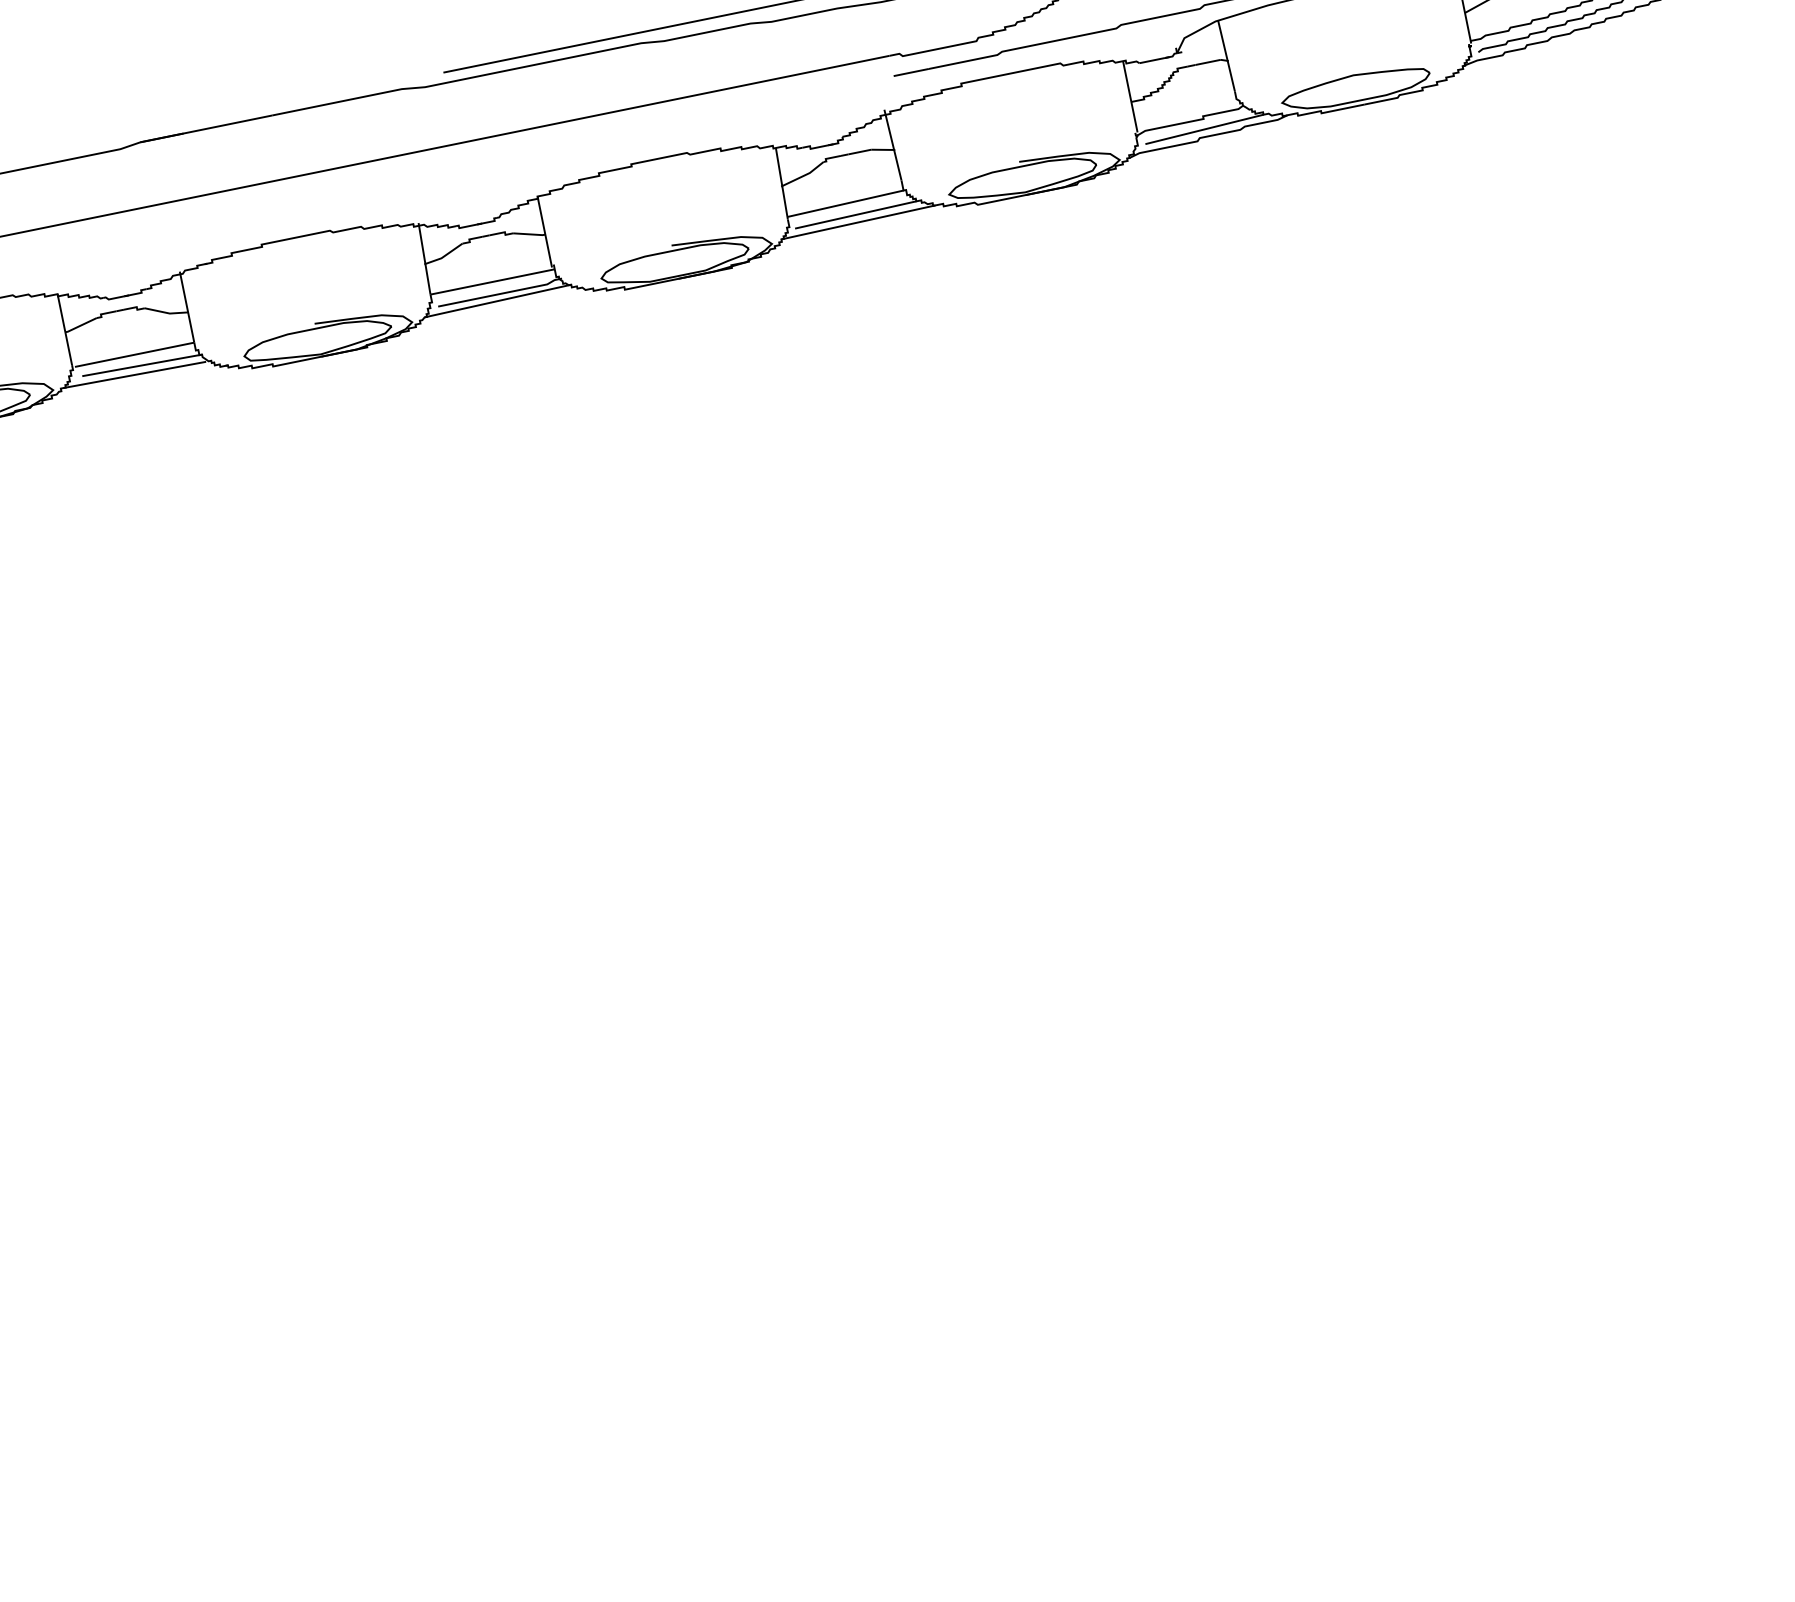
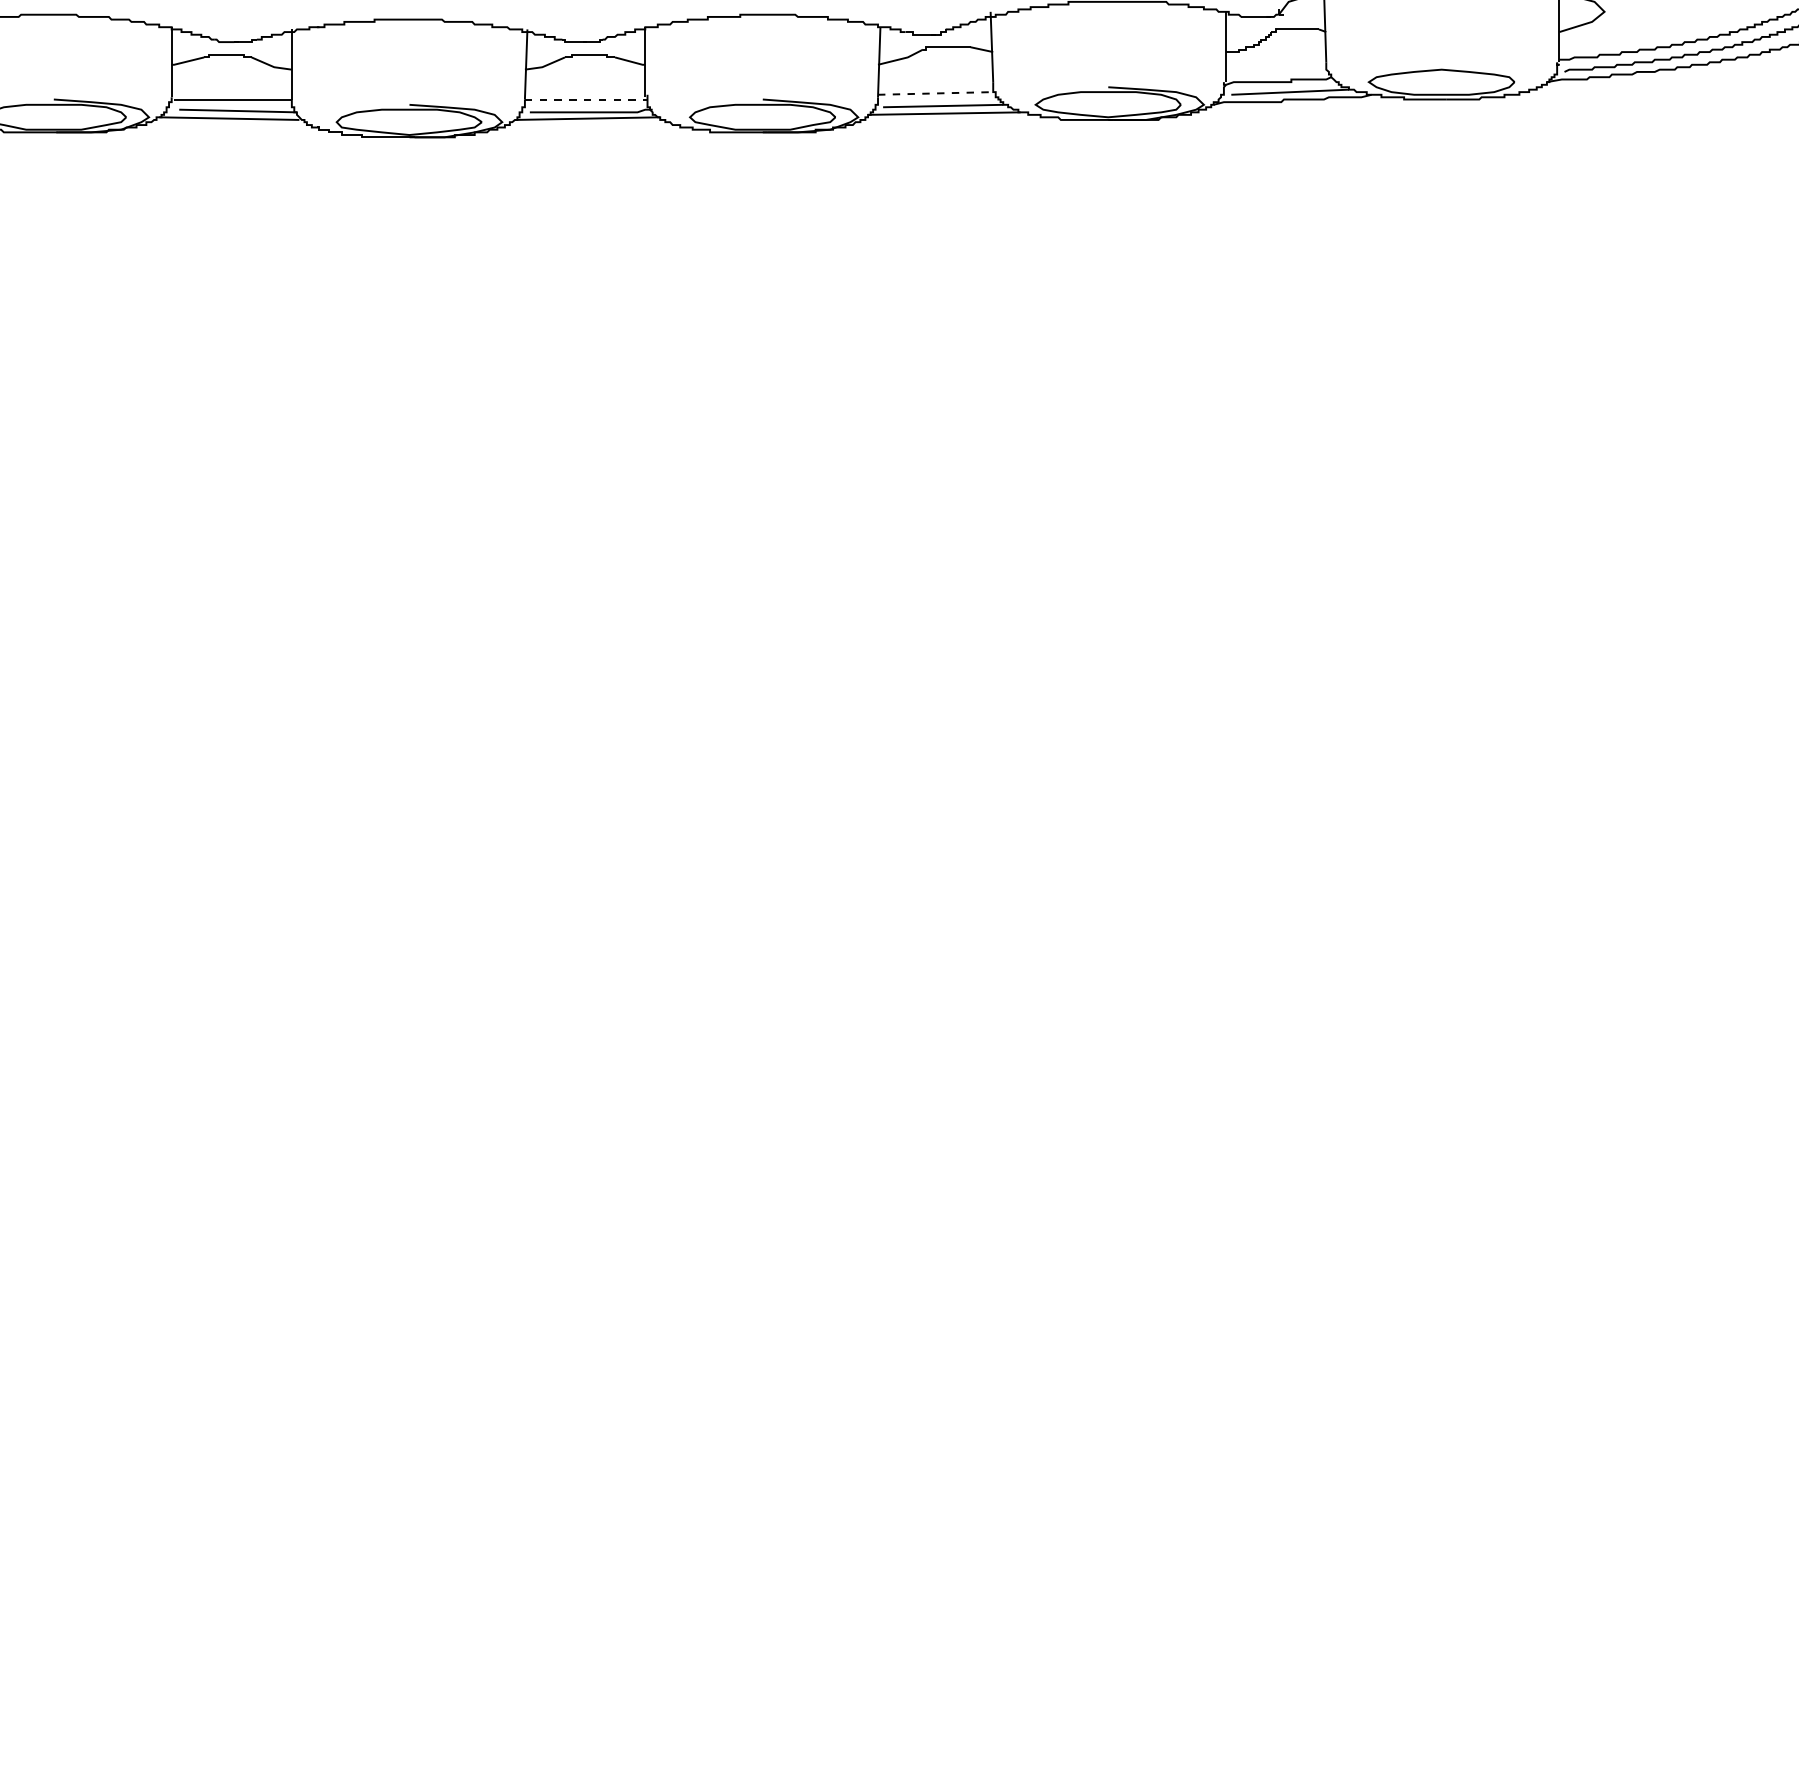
line: (845, 203) -> (935, 93), solid -> dashed
line: (492, 281) -> (586, 99), solid -> dashed

